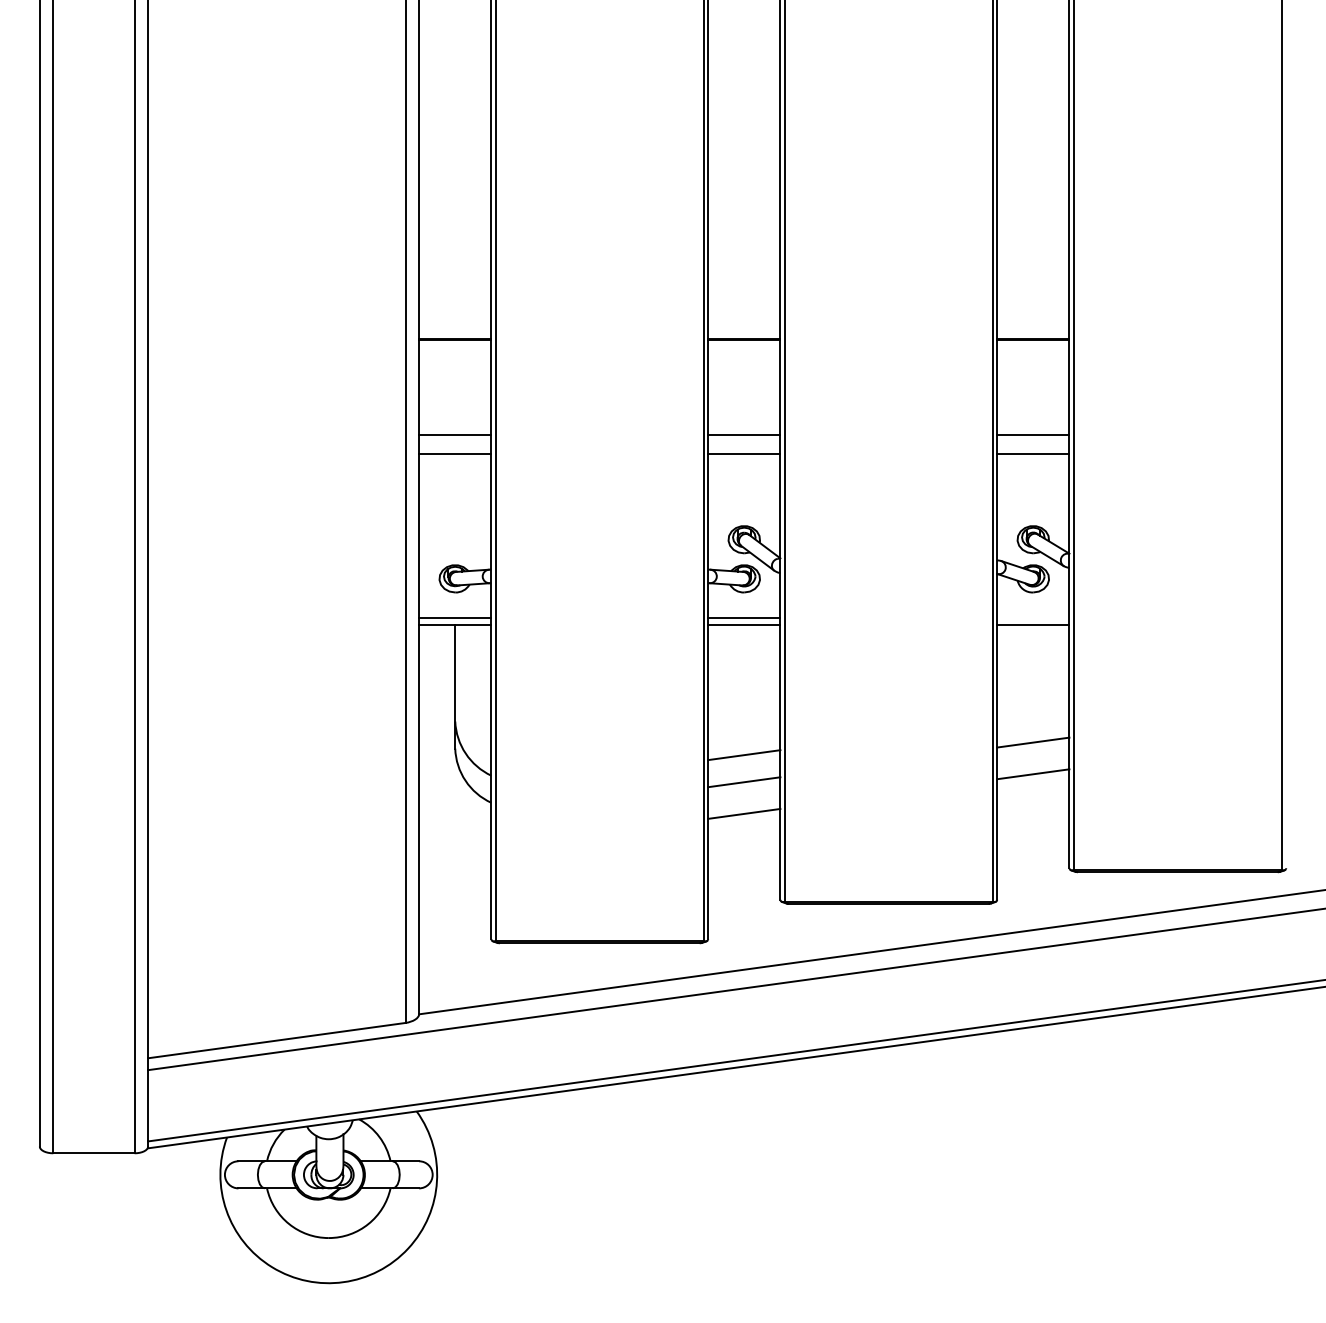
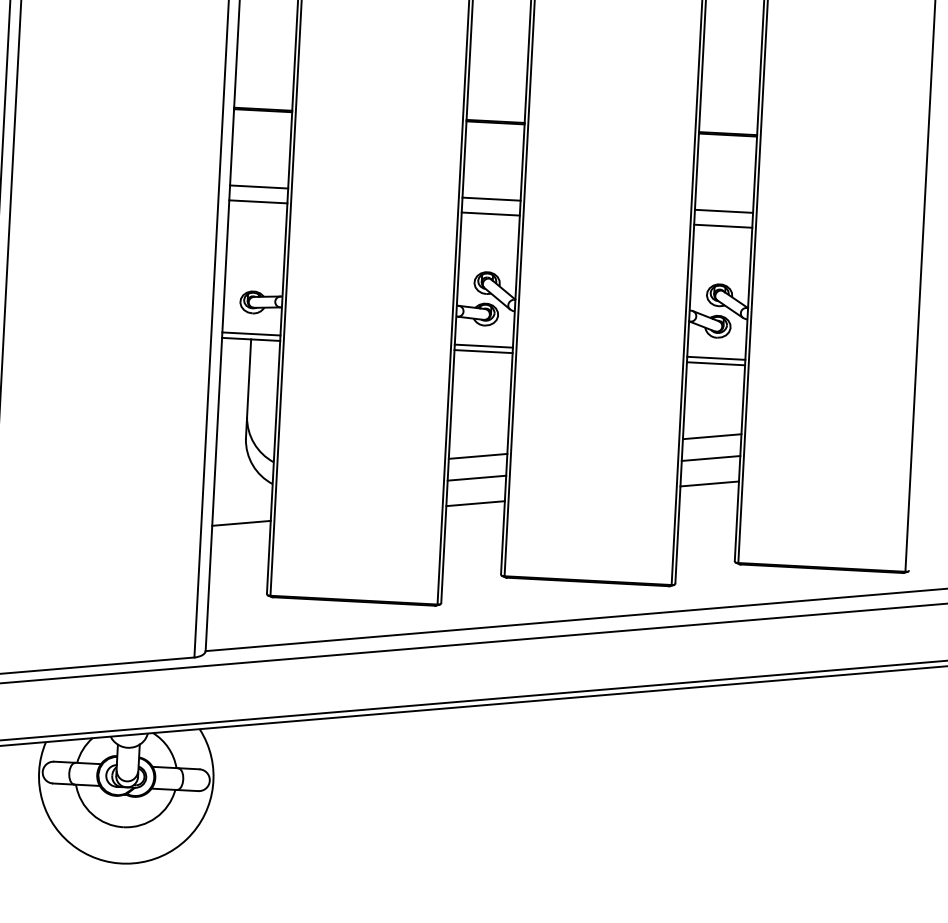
line: (1033, 618) -> (716, 358), added
line: (1033, 715) -> (712, 436), added
line: (455, 853) -> (241, 523), added

